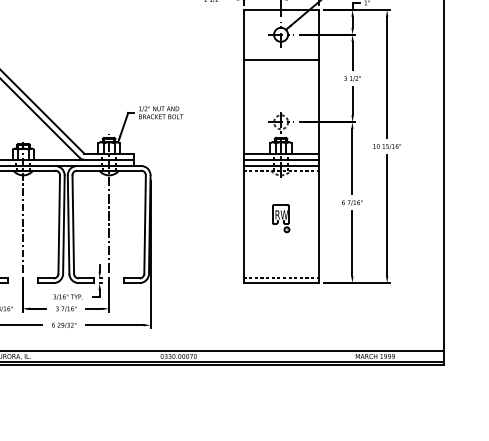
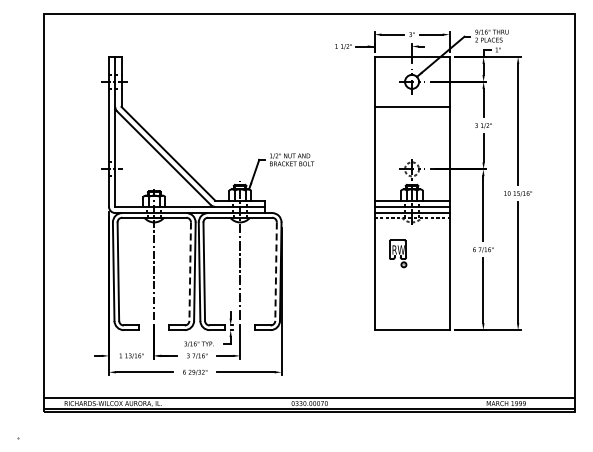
part: (281, 218) -> (398, 253), moved
line: (59, 225) -> (190, 272), solid -> dashed
line: (145, 225) -> (276, 272), solid -> dashed
line: (280, 278) -> (411, 325), removed

